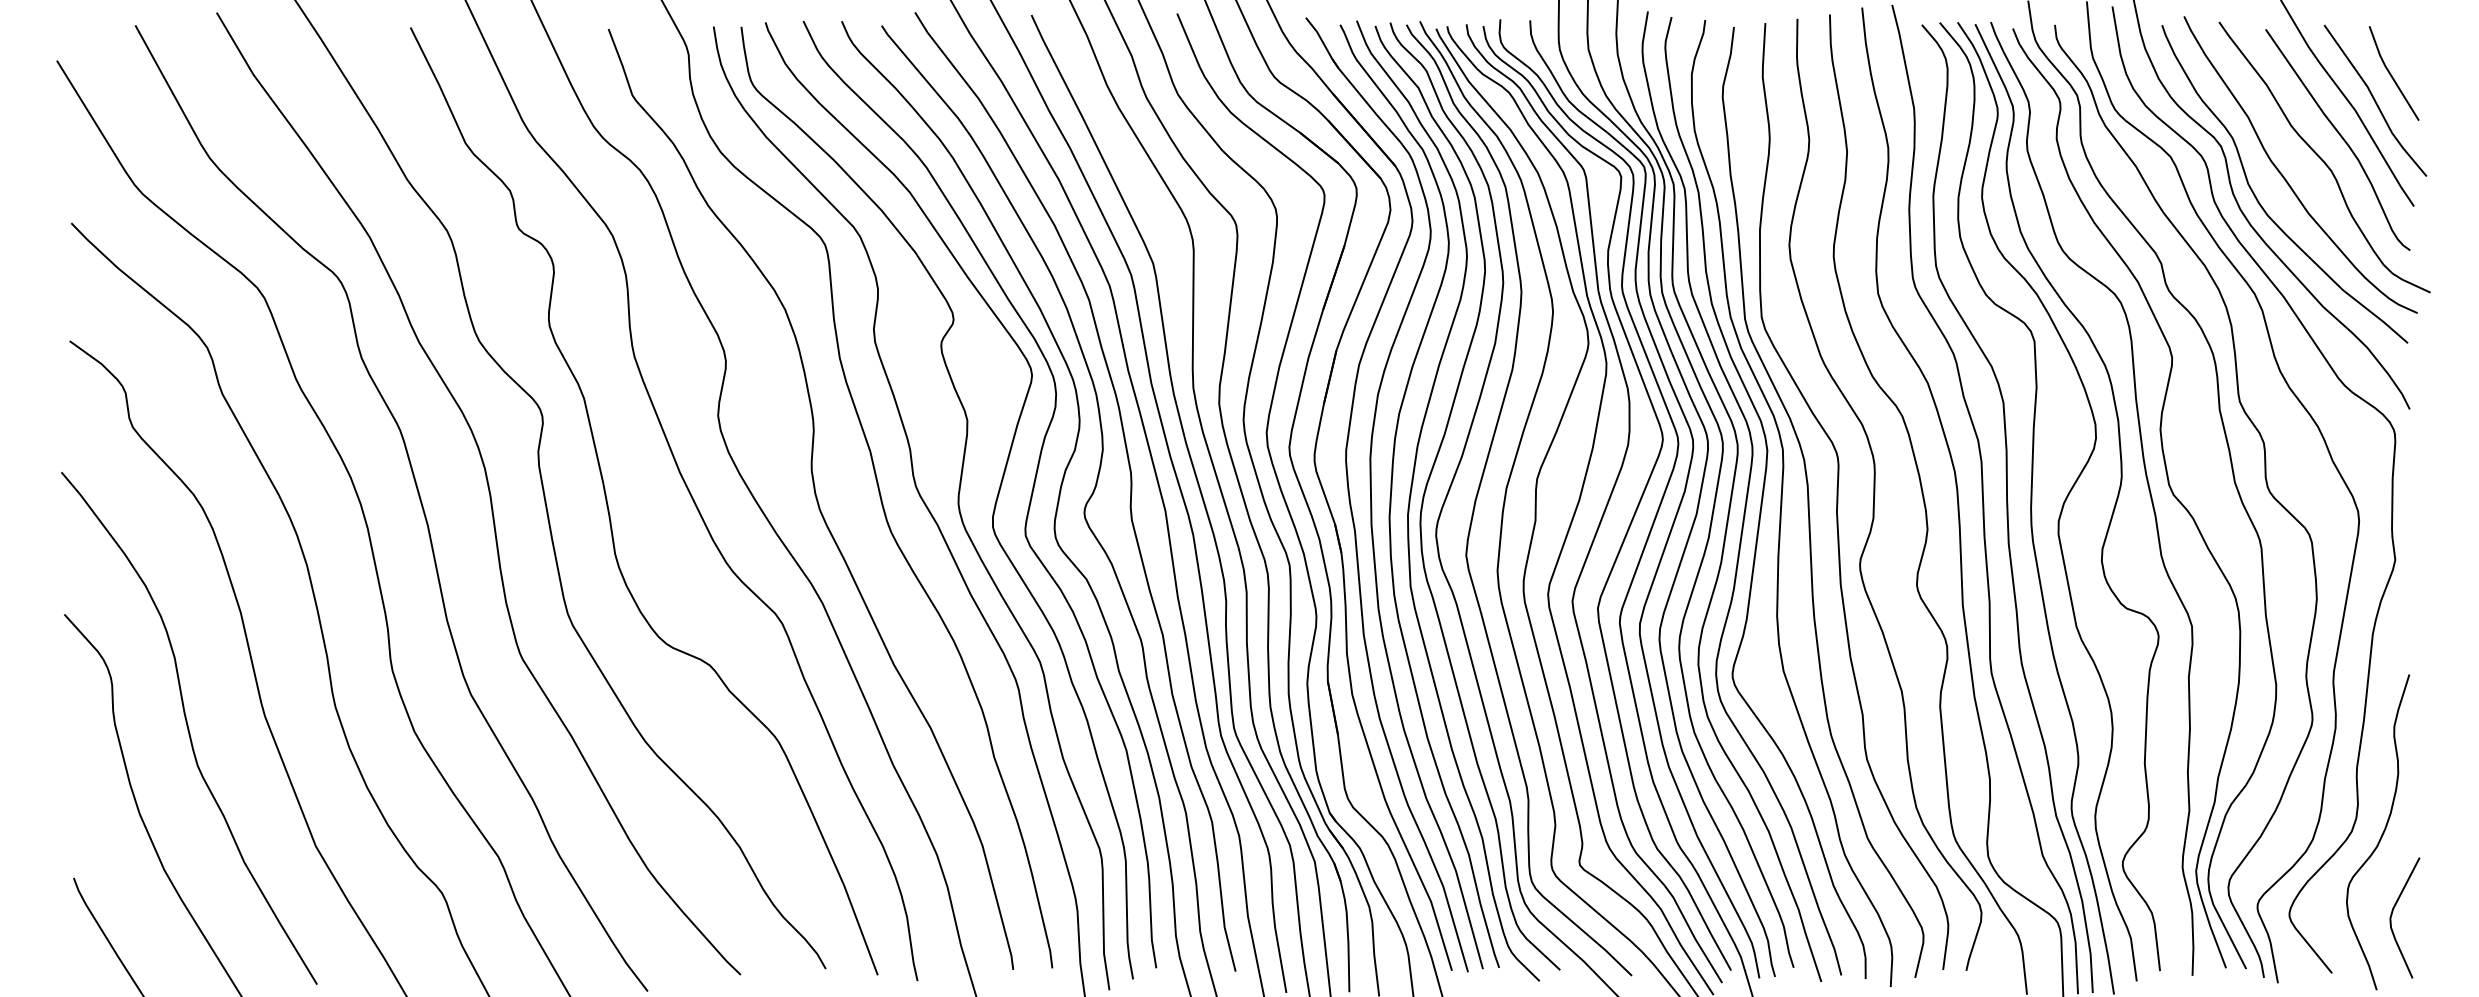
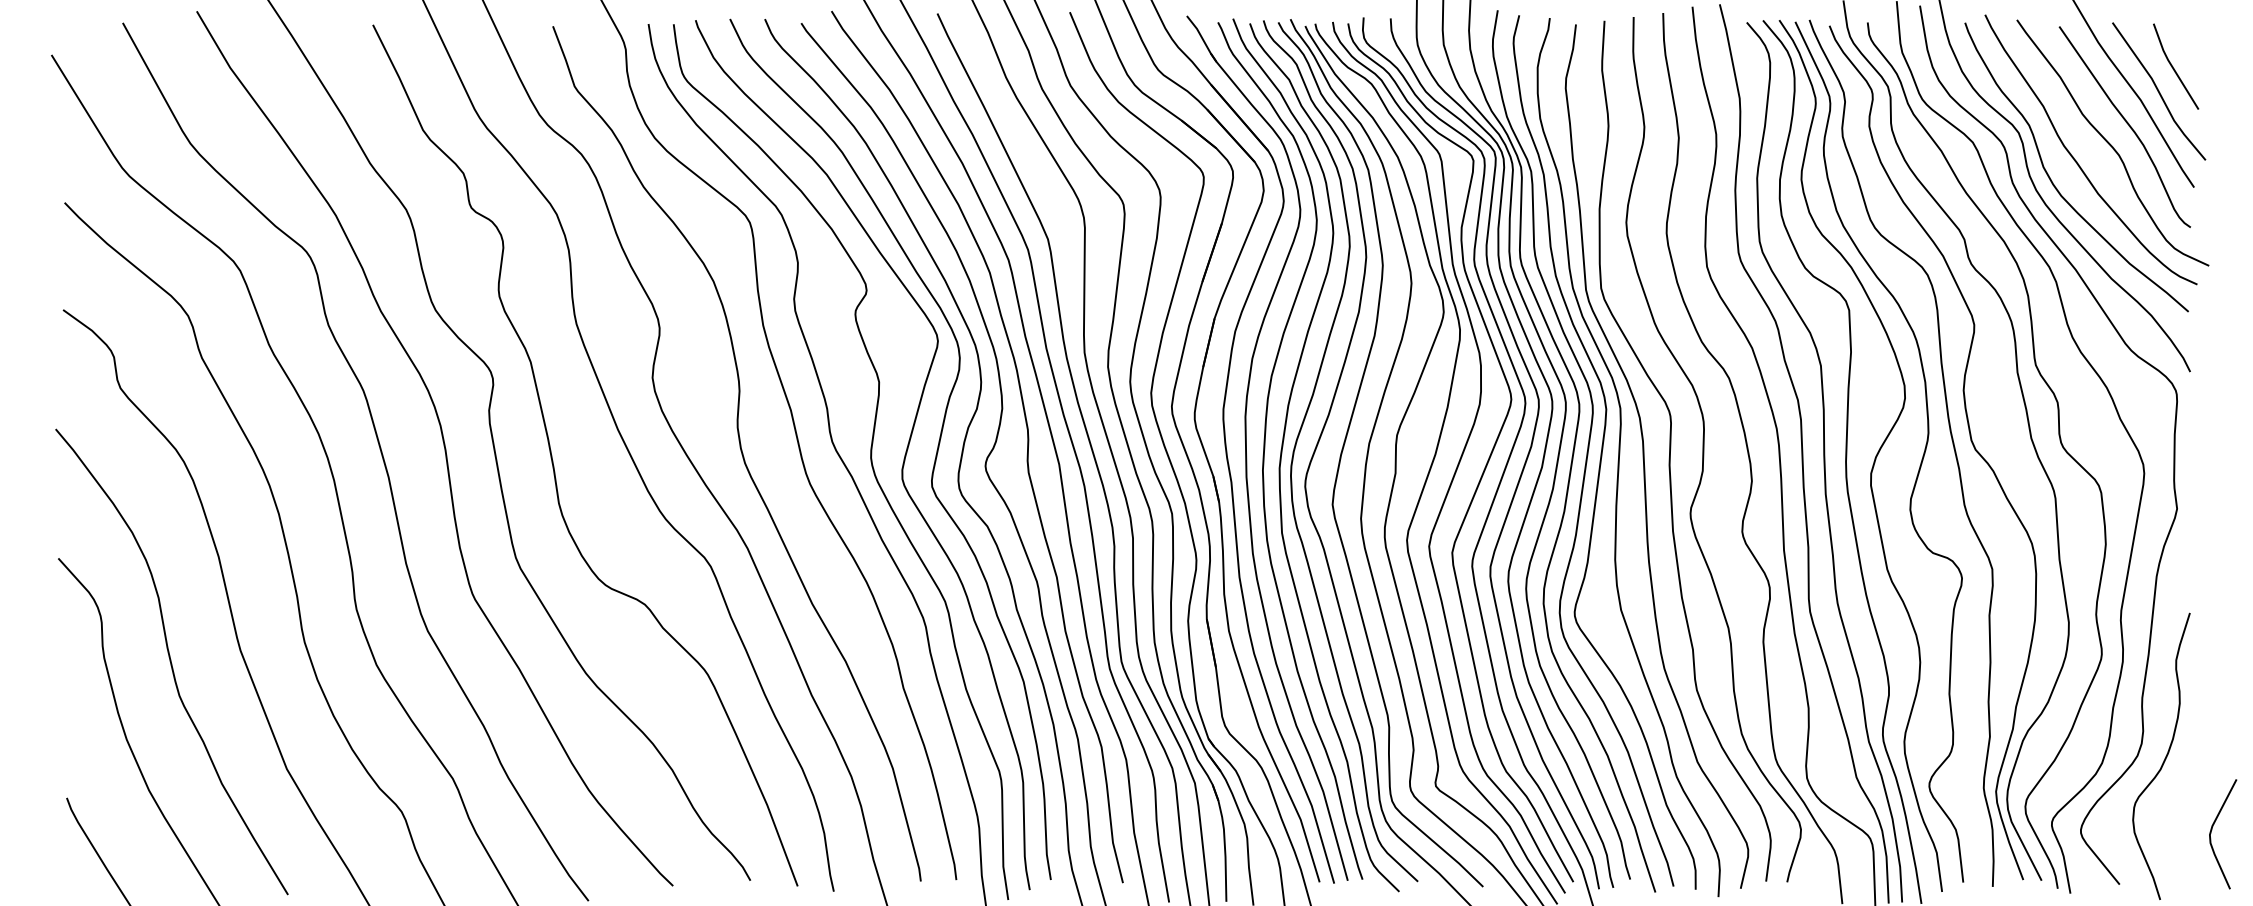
curve: (2392, 915) -> (2211, 832), moved

